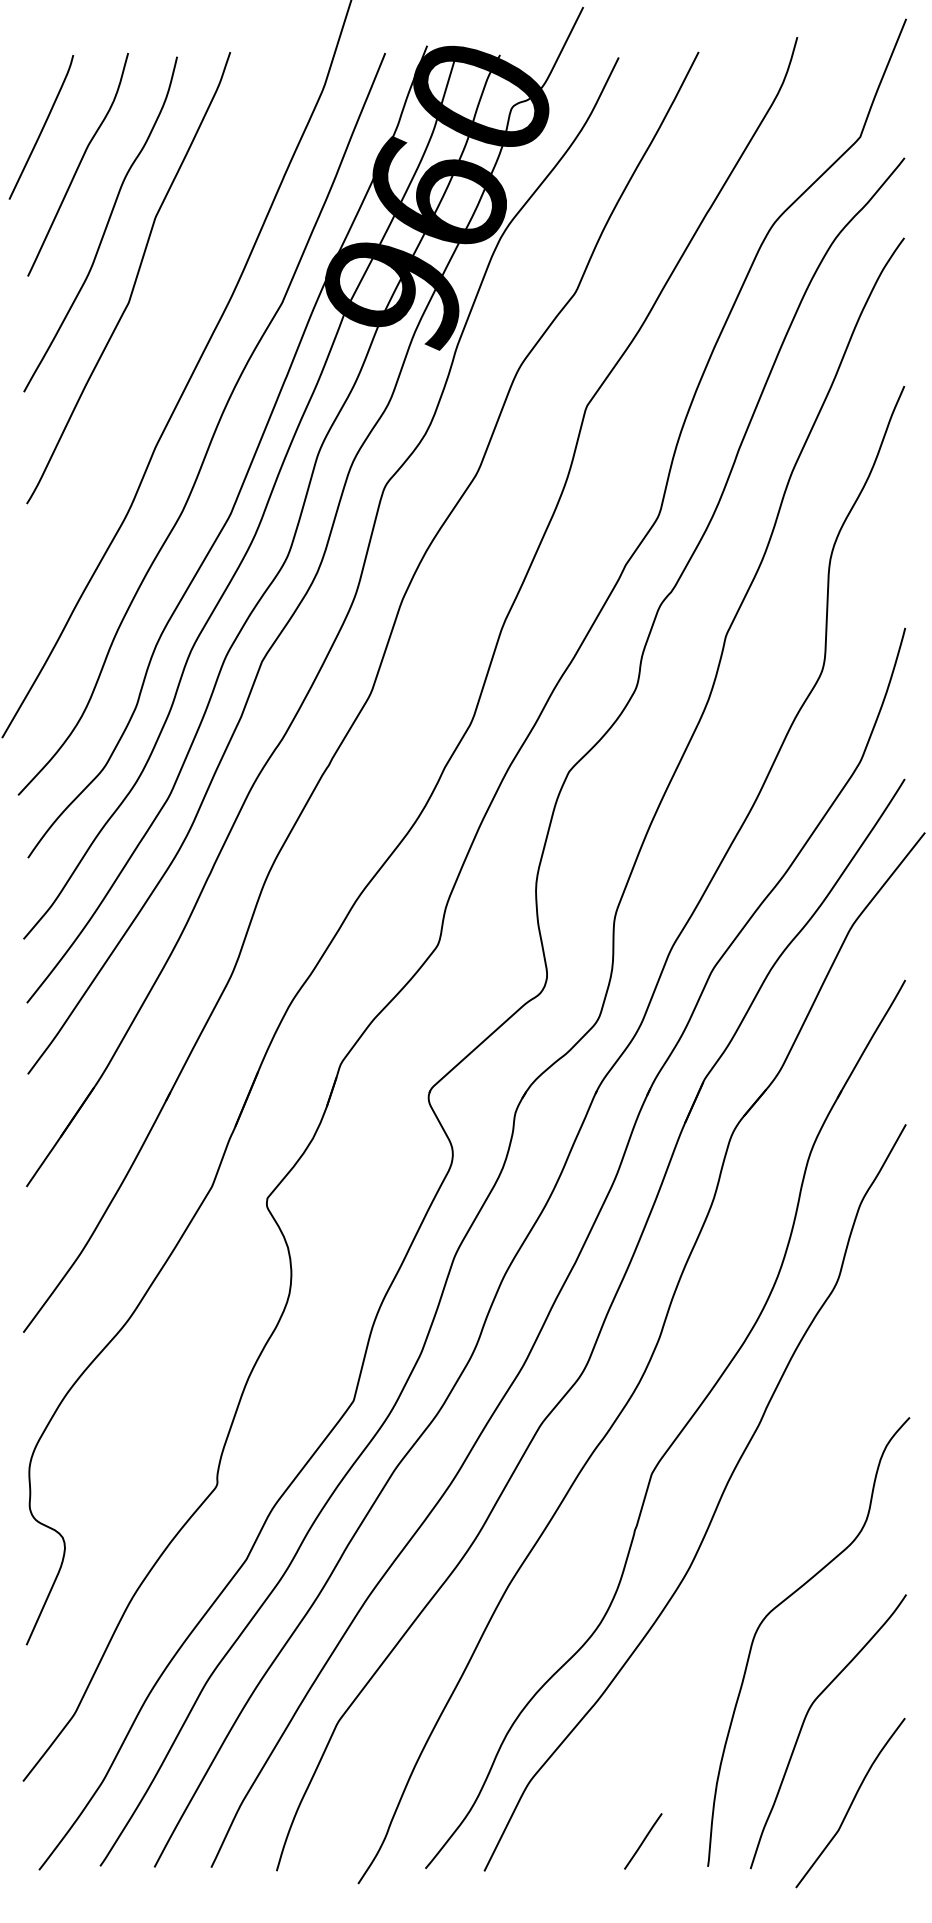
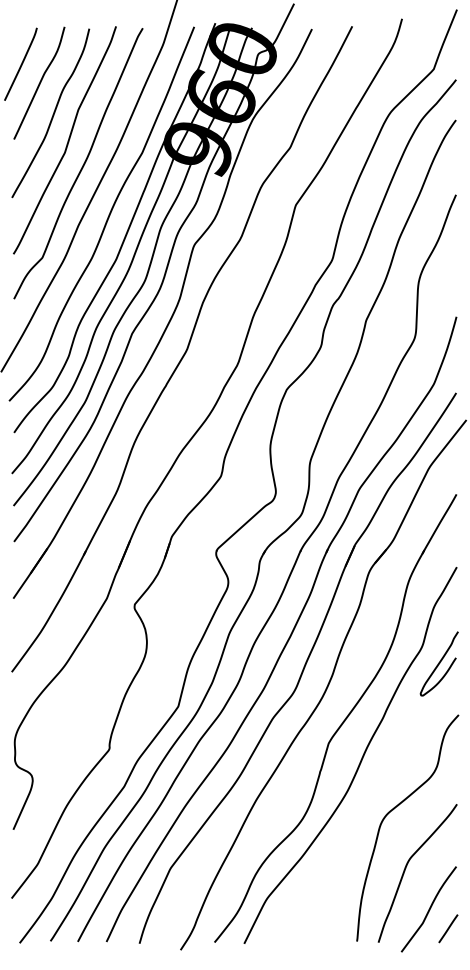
curve: (163, 327) -> (82, 165), added
curve: (869, 1315) -> (438, 663), added
line: (643, 1840) -> (448, 928), moved

